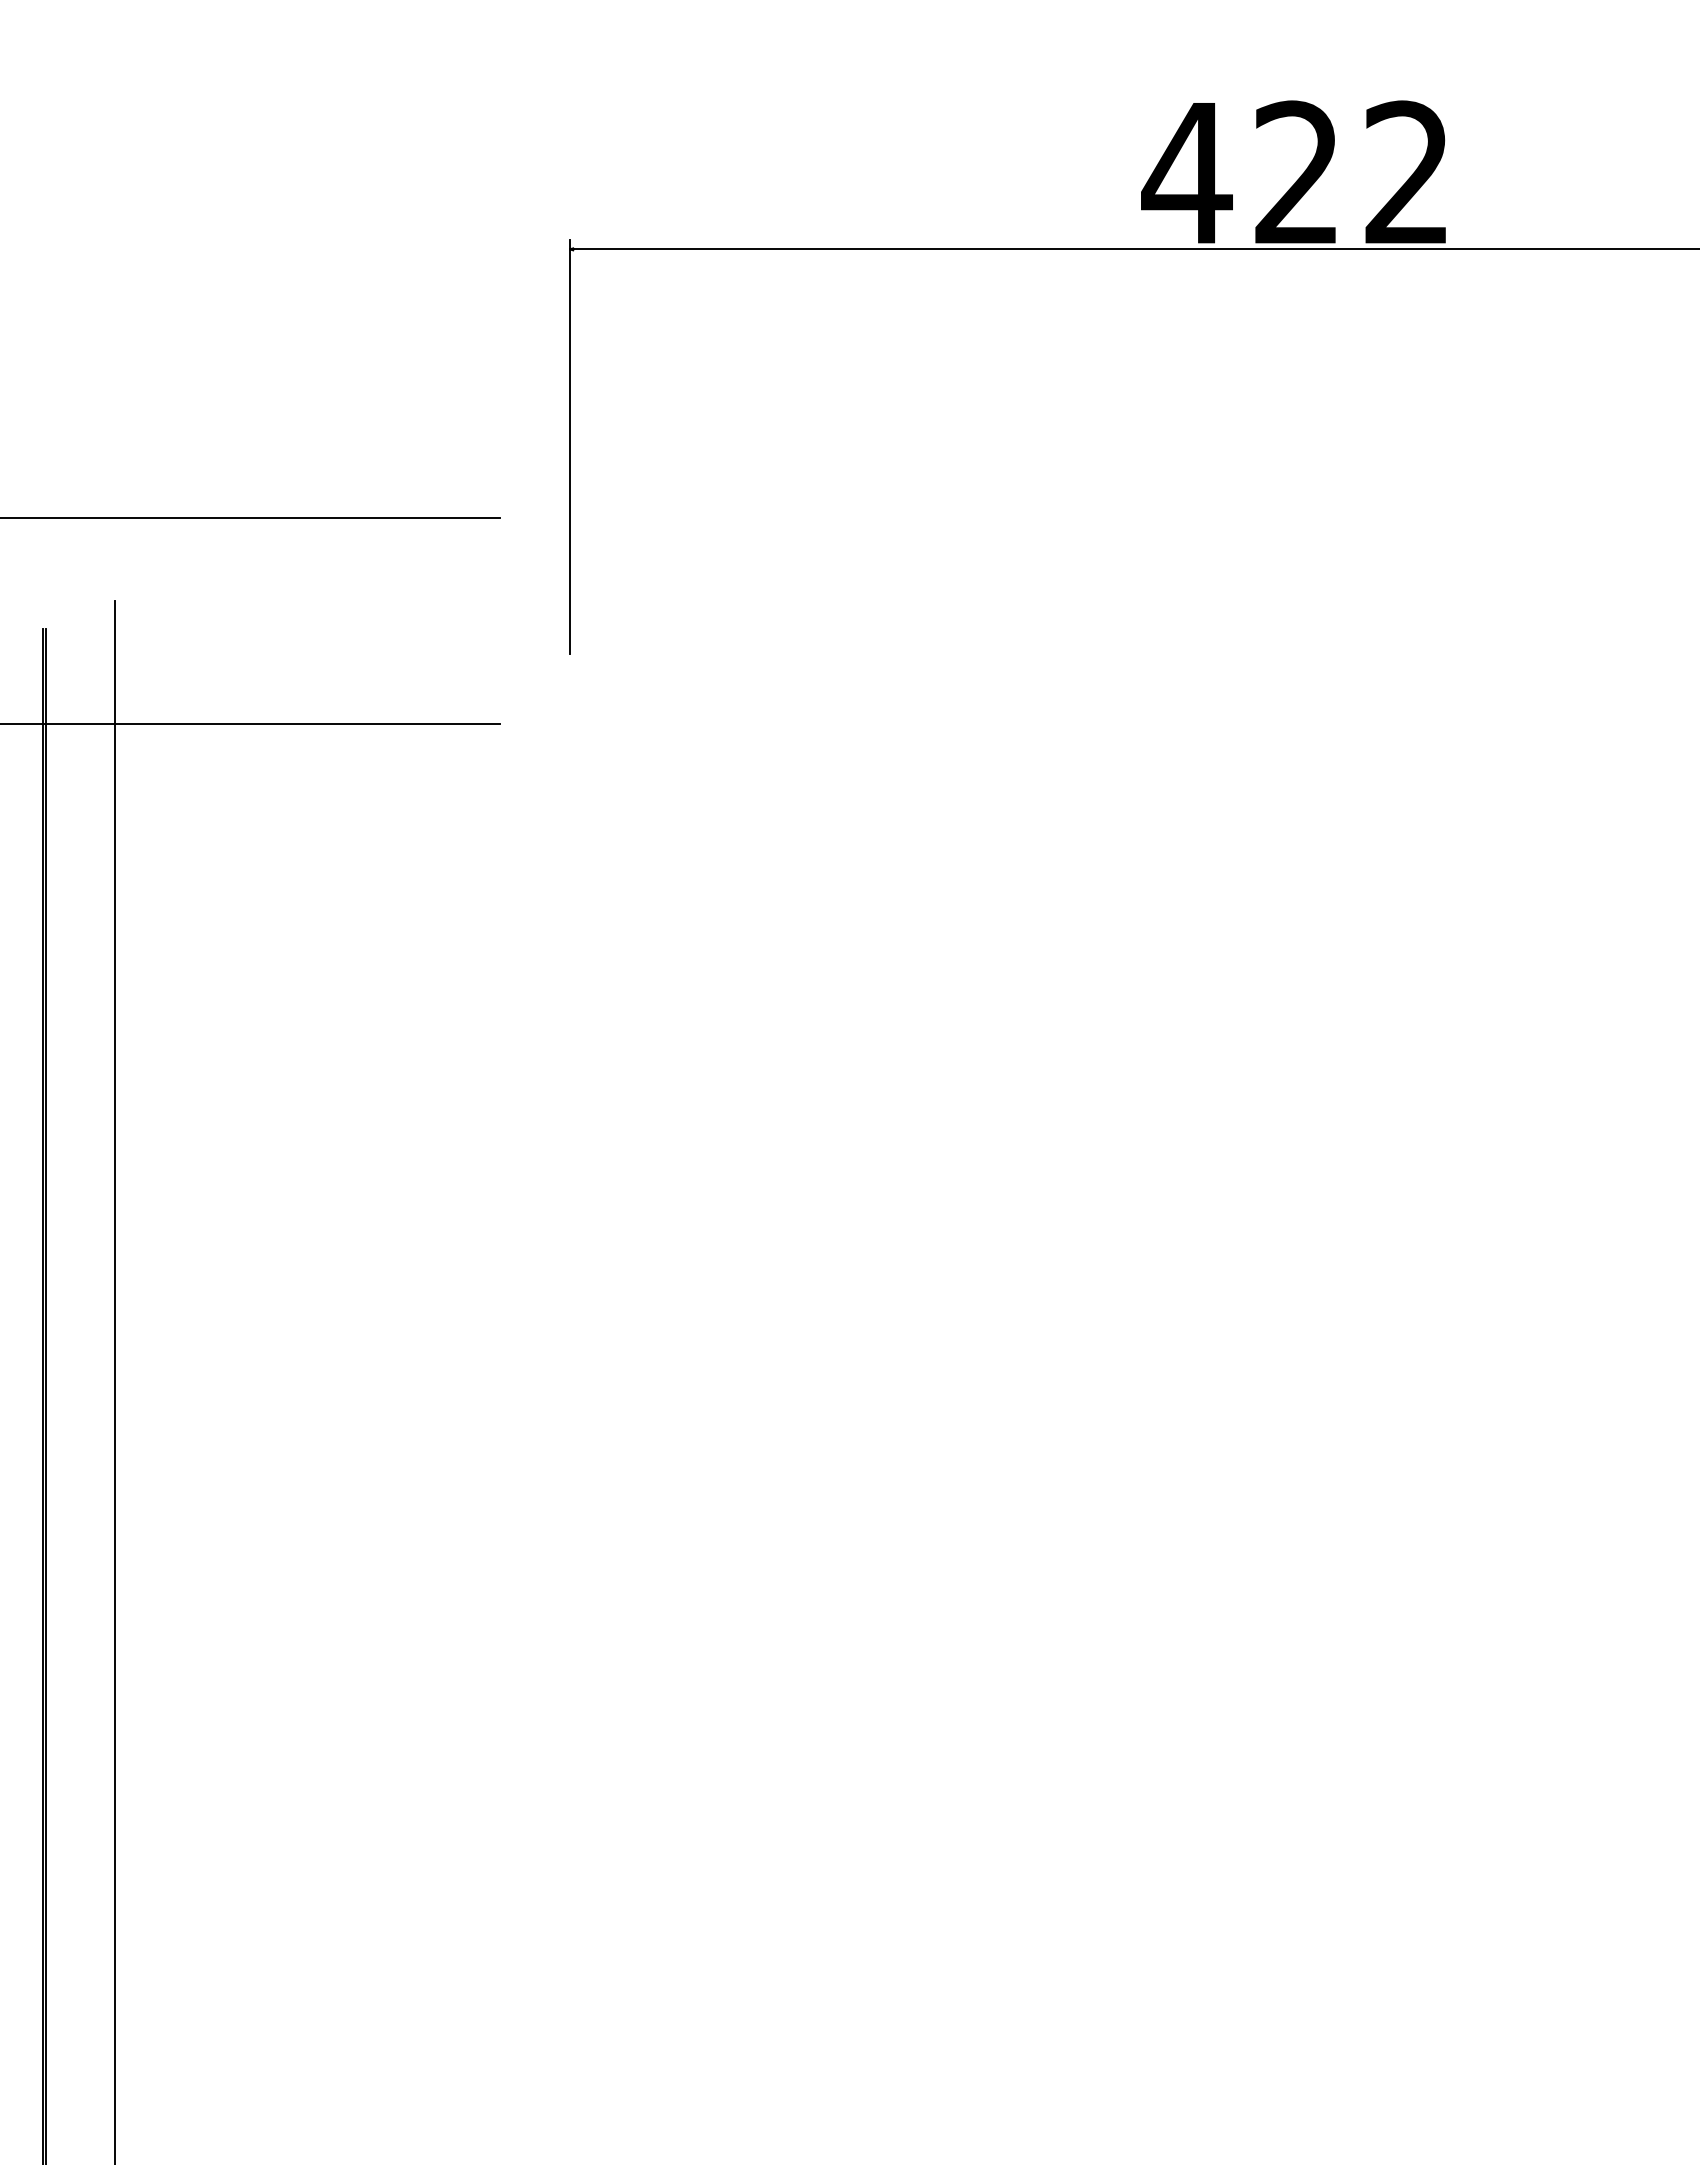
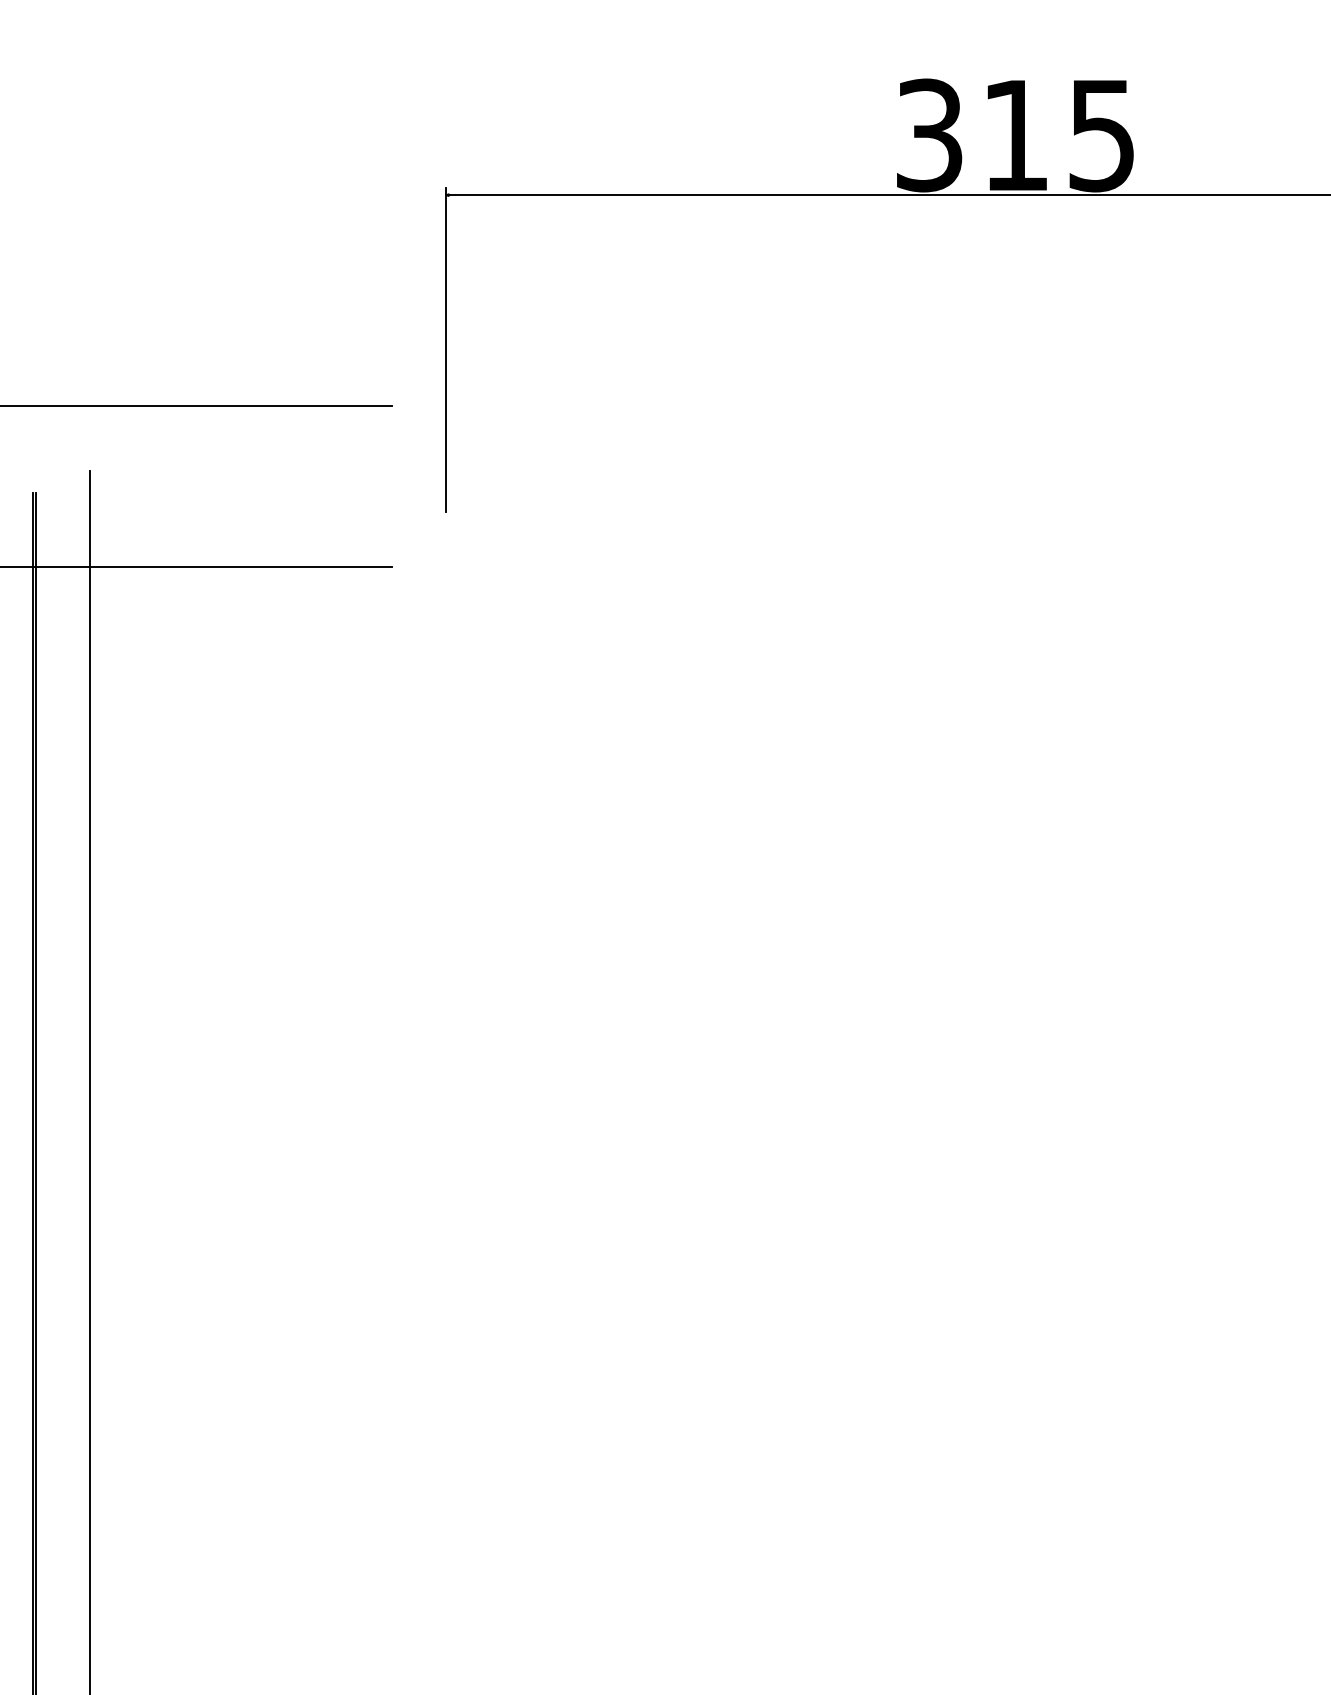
text: (1294, 172) -> (1013, 134), 422 -> 315

